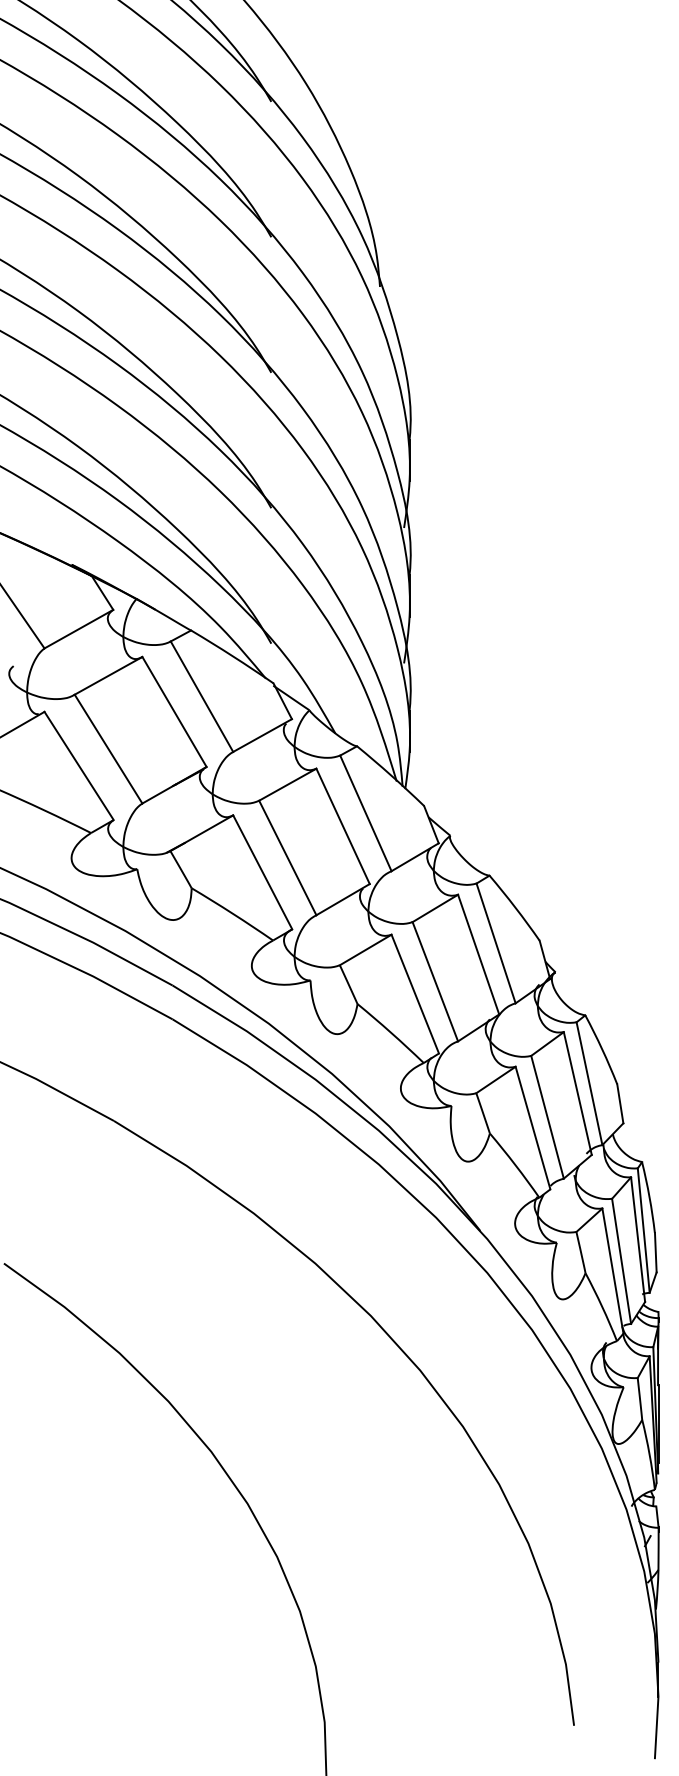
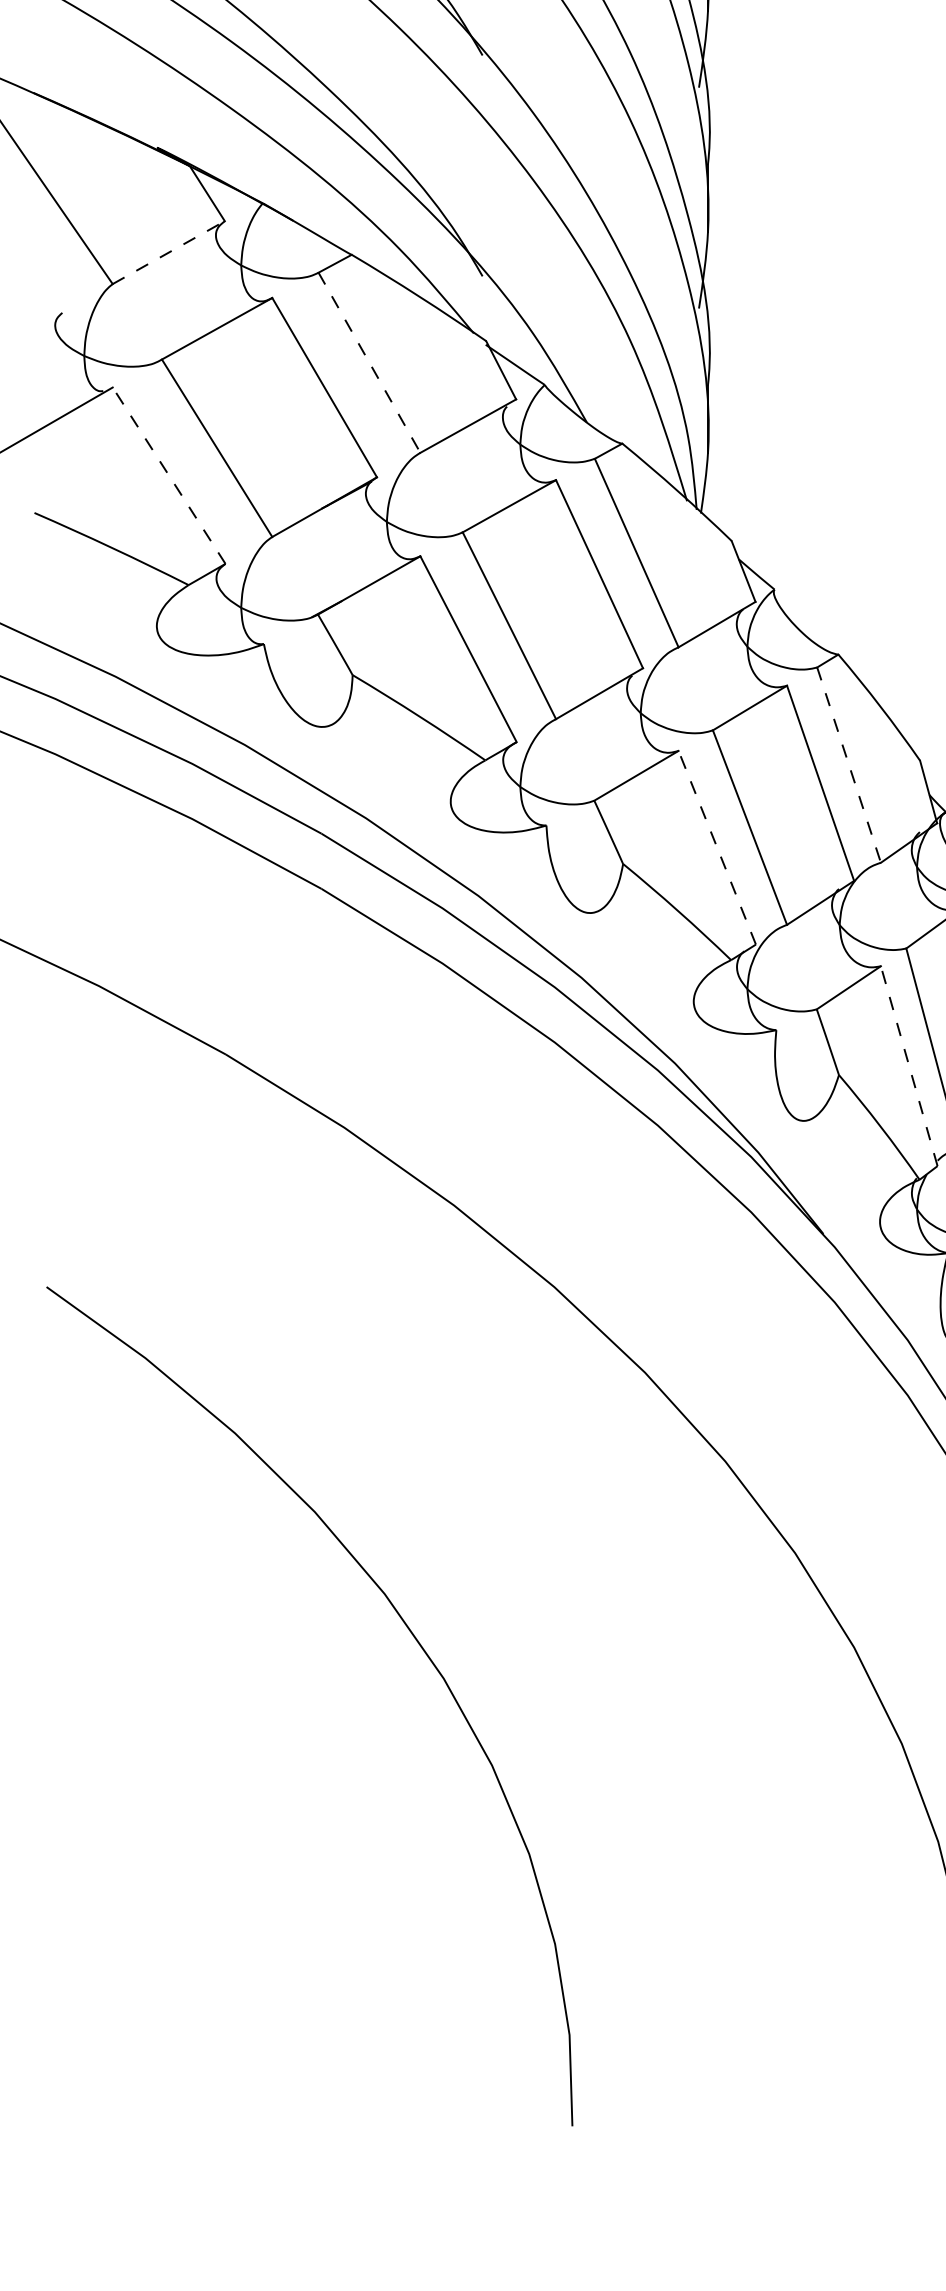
line: (79, 628) -> (169, 251), solid -> dashed
line: (202, 697) -> (370, 364), solid -> dashed
line: (78, 765) -> (168, 474), solid -> dashed
line: (496, 943) -> (849, 765), solid -> dashed
line: (415, 994) -> (717, 848), solid -> dashed
line: (533, 1128) -> (910, 1066), solid -> dashed

